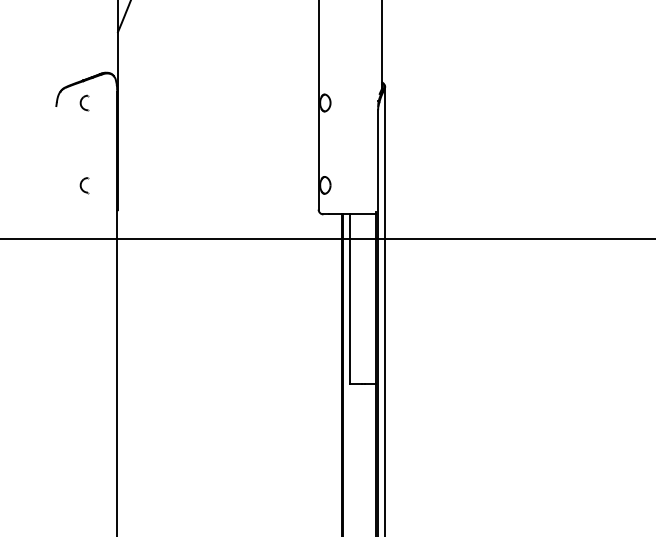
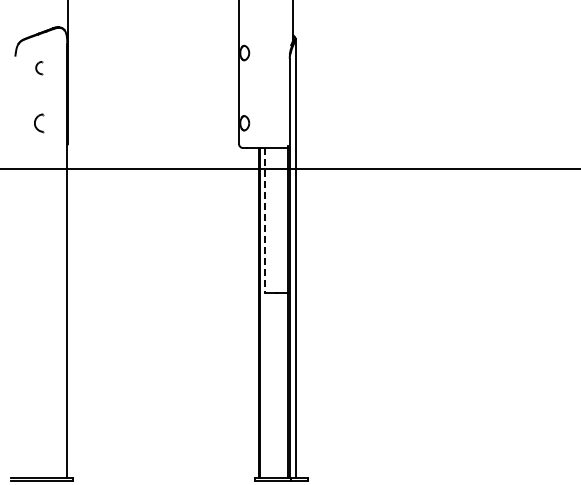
part: (84, 103) -> (39, 68), moved
part: (84, 185) -> (39, 123), size x1.4
line: (349, 299) -> (265, 220), solid -> dashed

